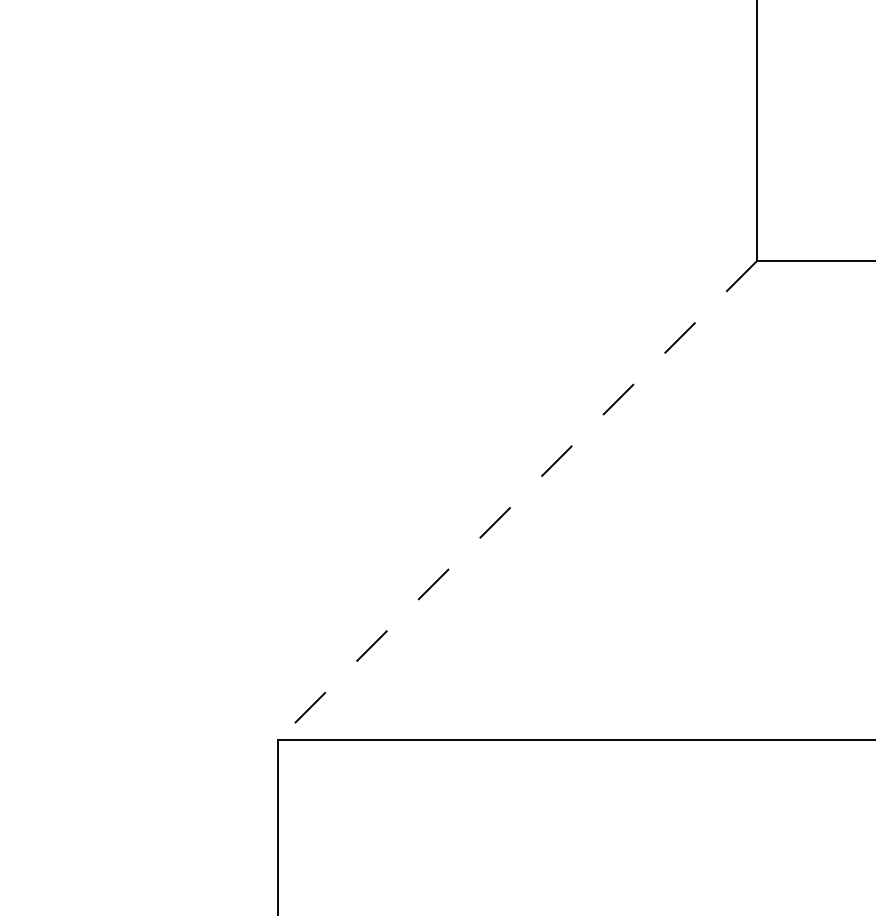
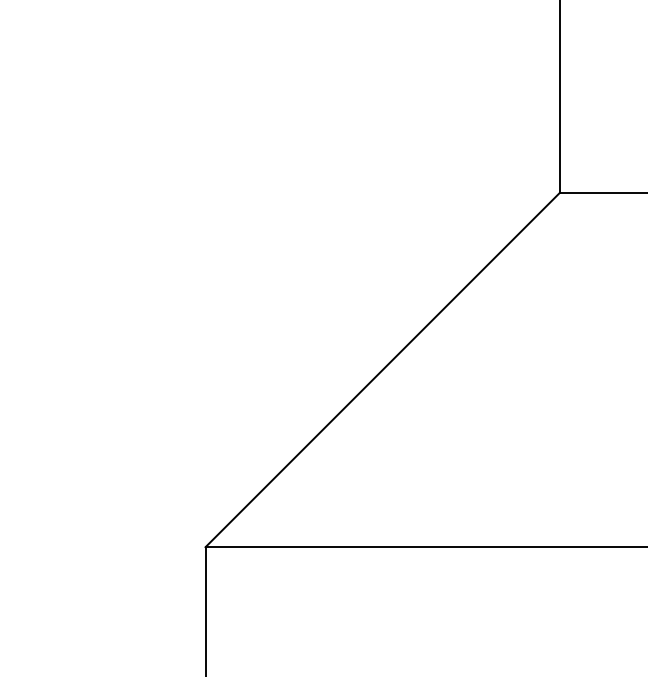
line: (517, 499) -> (382, 369), dashed -> solid

